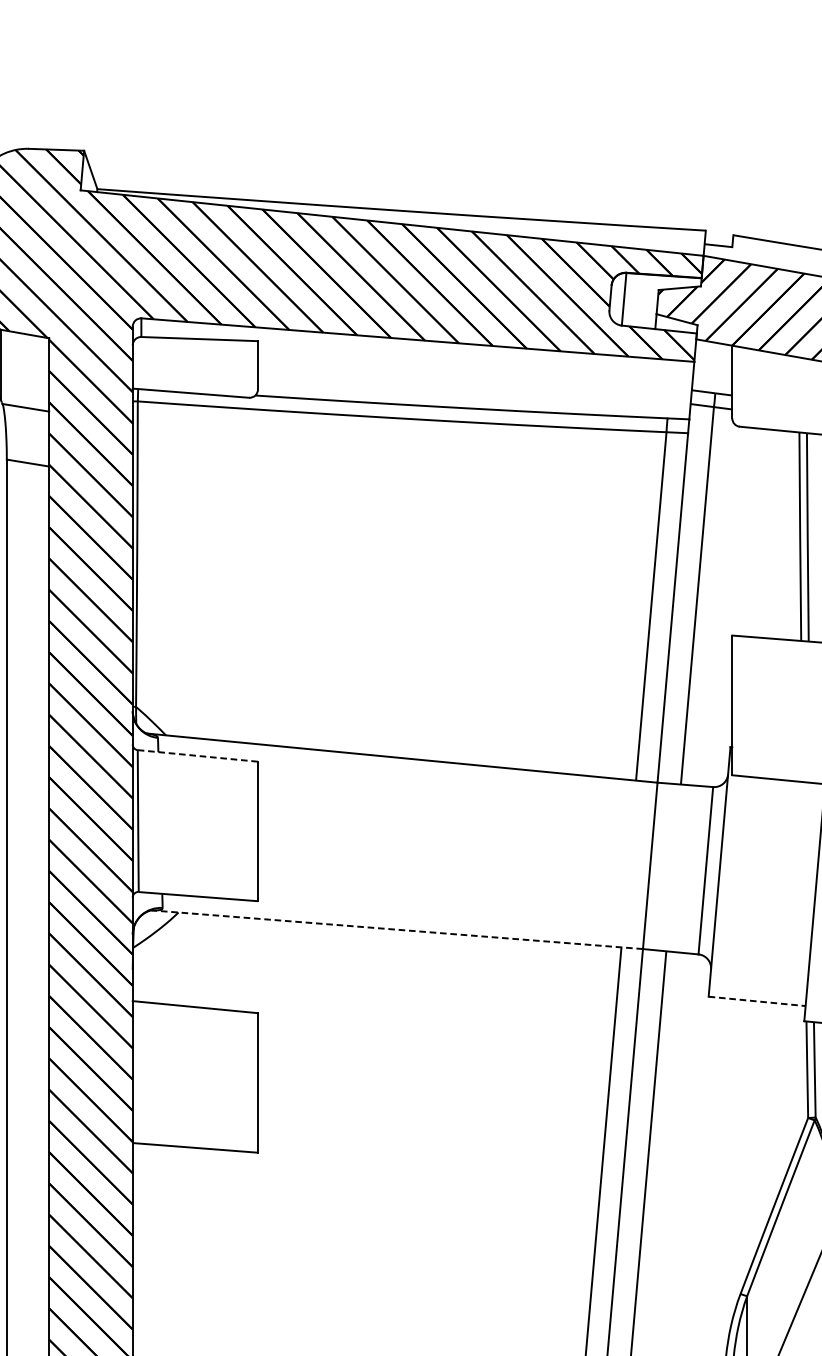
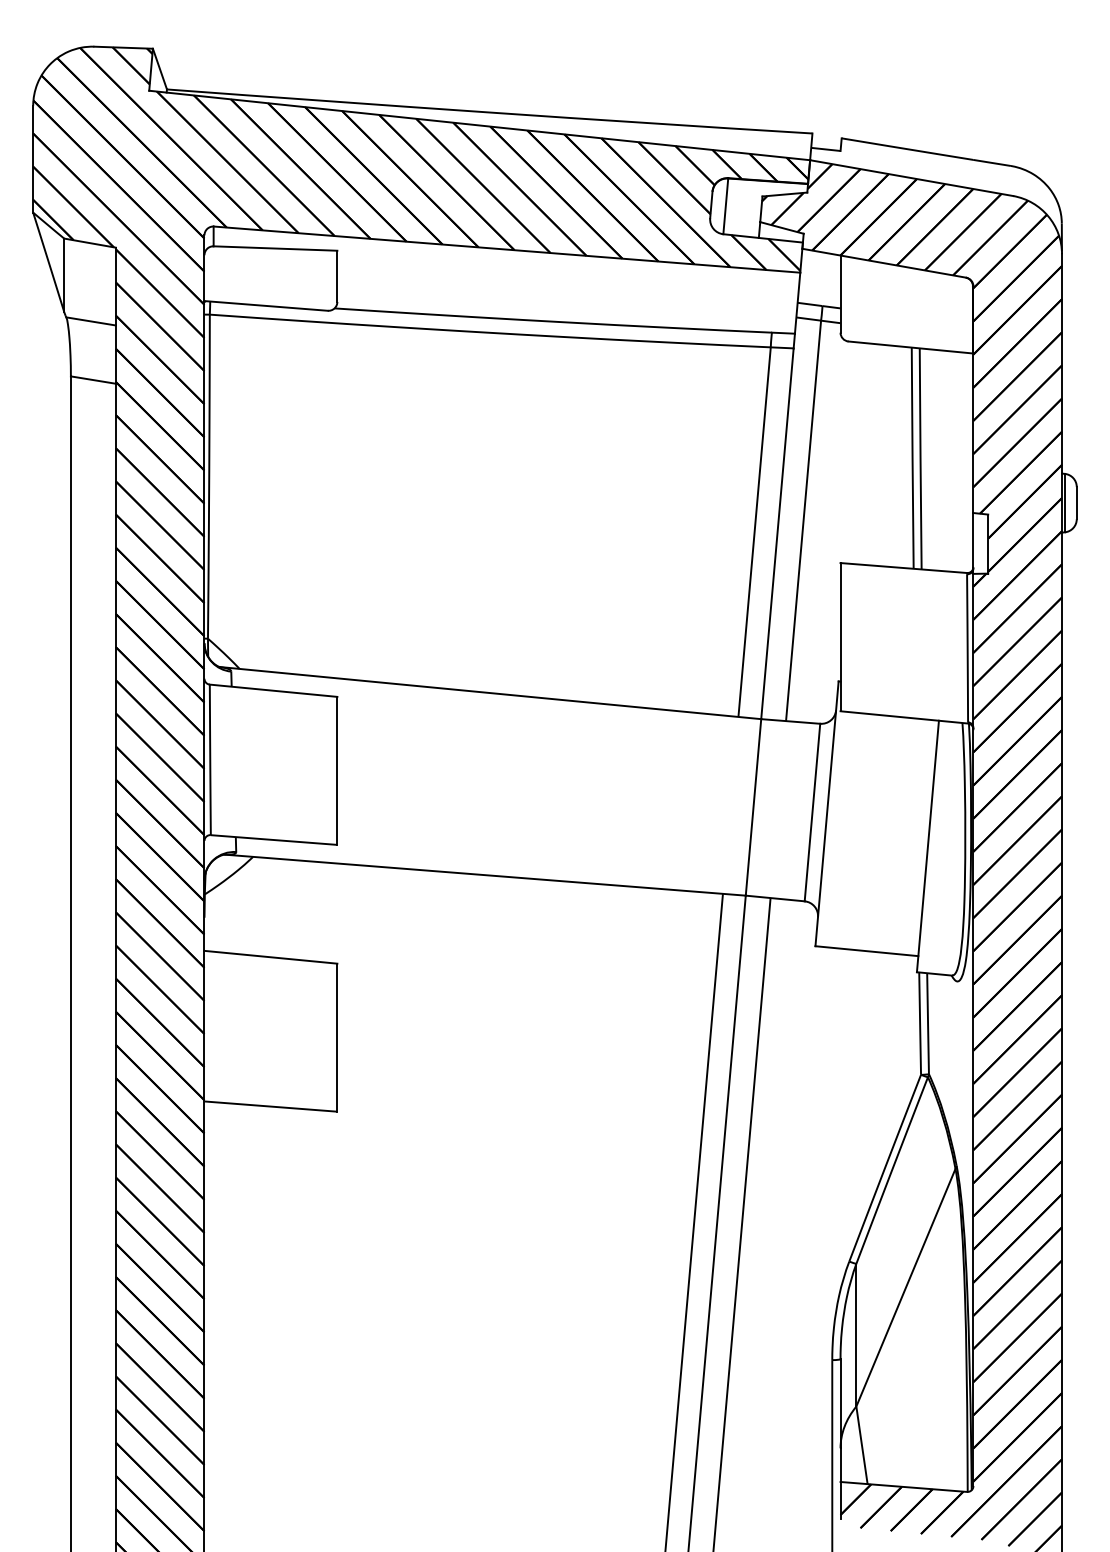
line: (198, 755) -> (274, 690), dashed -> solid
line: (396, 930) -> (484, 875), dashed -> solid
line: (756, 1001) -> (866, 951), dashed -> solid

